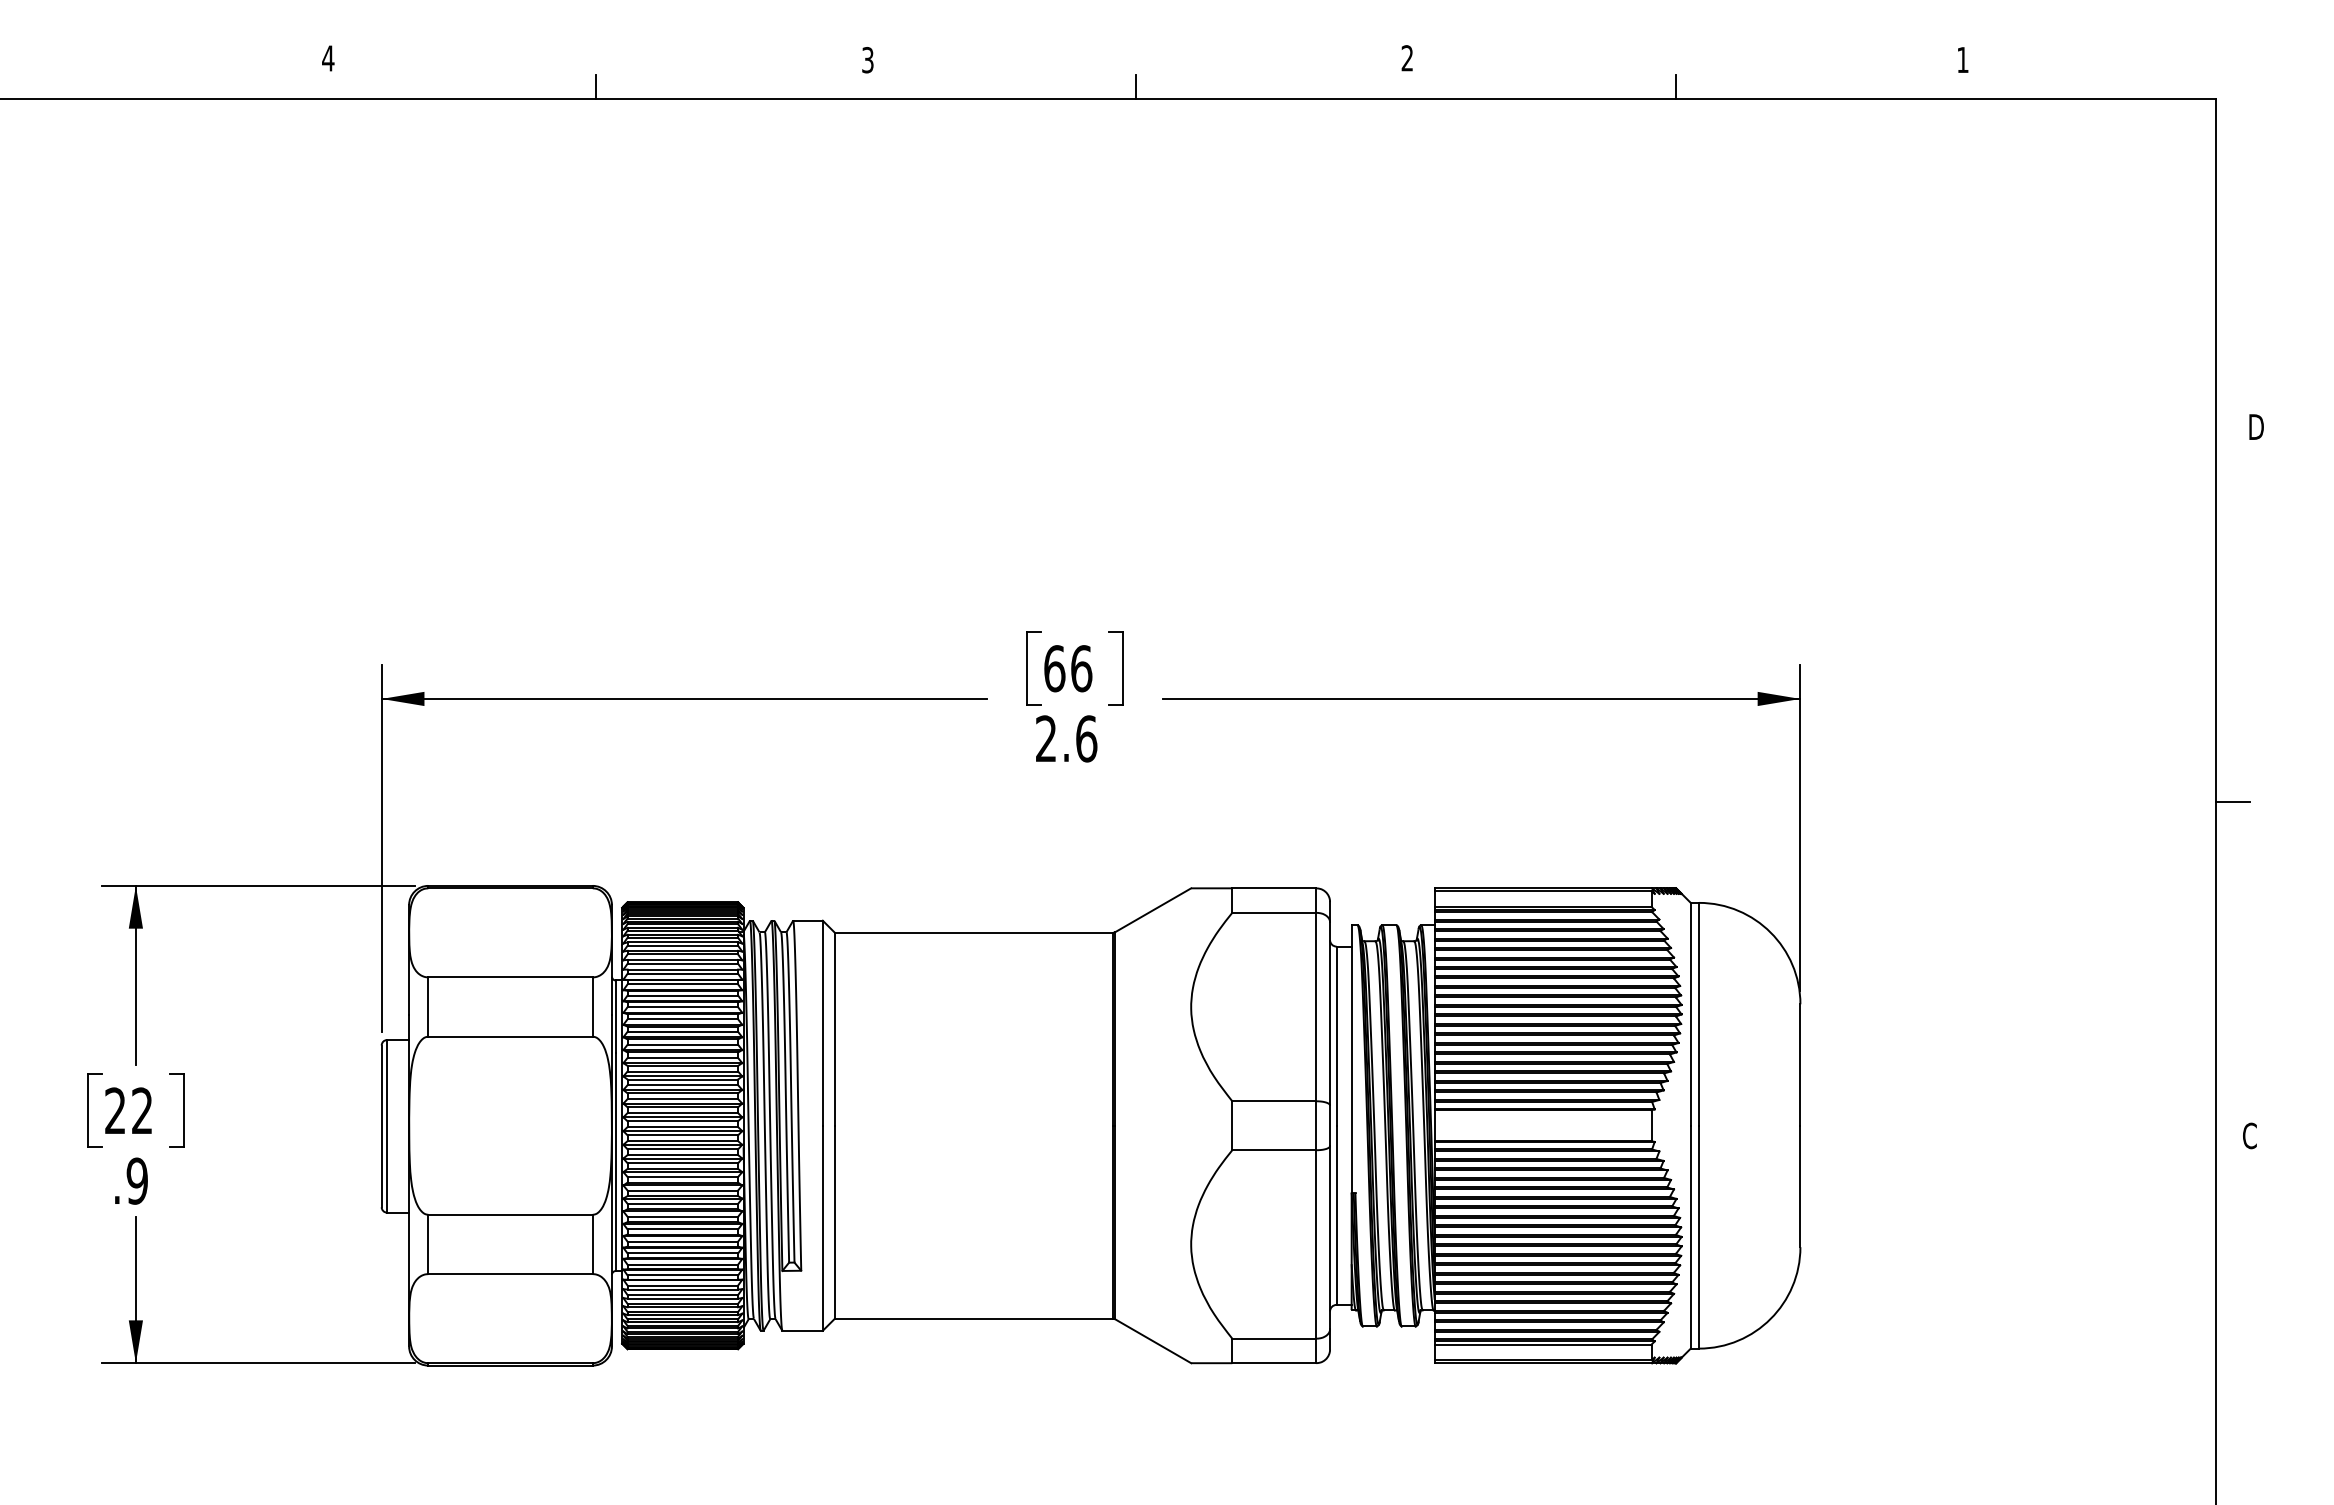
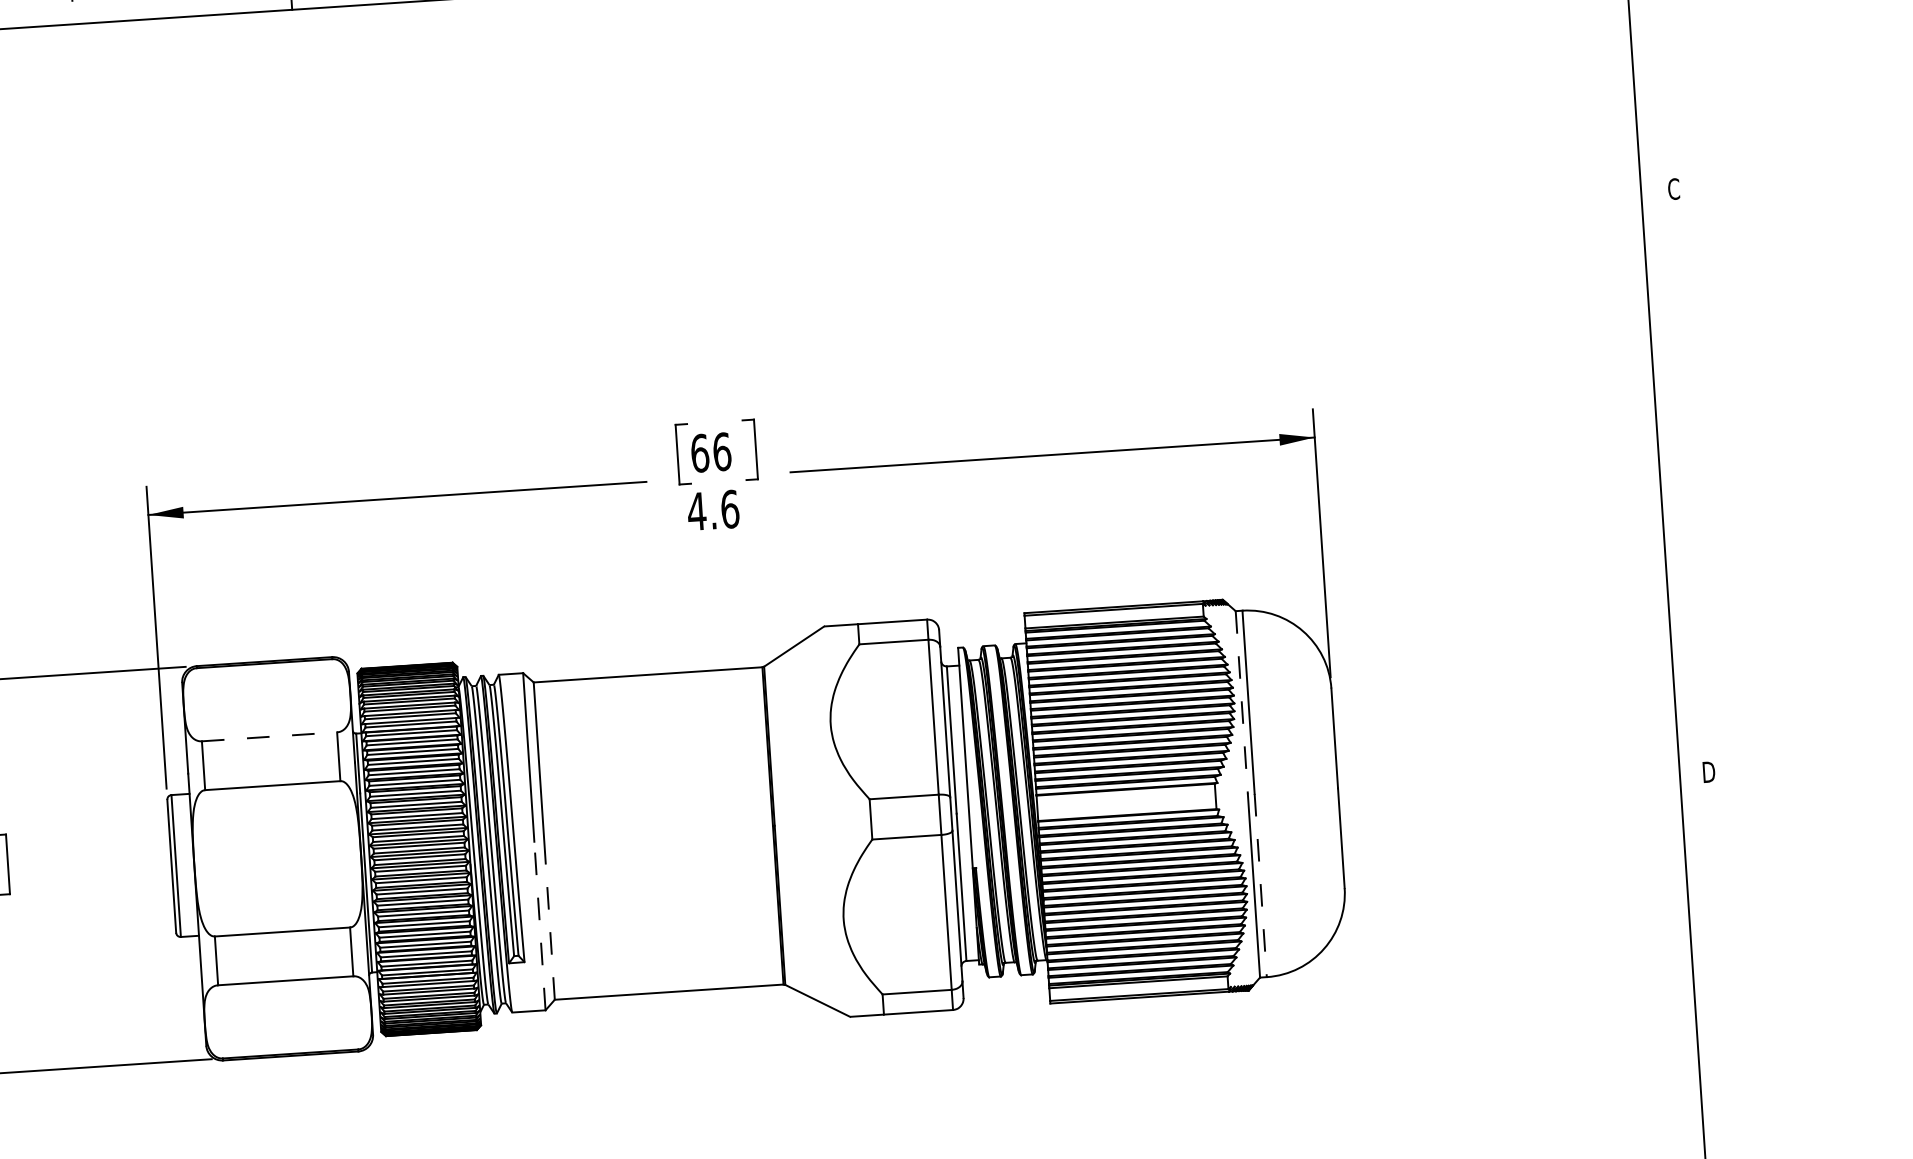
text: (2255, 426) -> (1673, 188), D -> C
text: (1046, 738) -> (697, 511), 2.6 -> 4.6
line: (2232, 802) -> (1675, 499), removed
line: (511, 977) -> (270, 736), solid -> dashed
line: (1690, 1014) -> (1241, 702), solid -> dashed
text: (2250, 1135) -> (1708, 771), C -> D
line: (834, 1221) -> (549, 919), solid -> dashed
line: (822, 1228) -> (539, 926), solid -> dashed
line: (1699, 1237) -> (1261, 885), solid -> dashed

